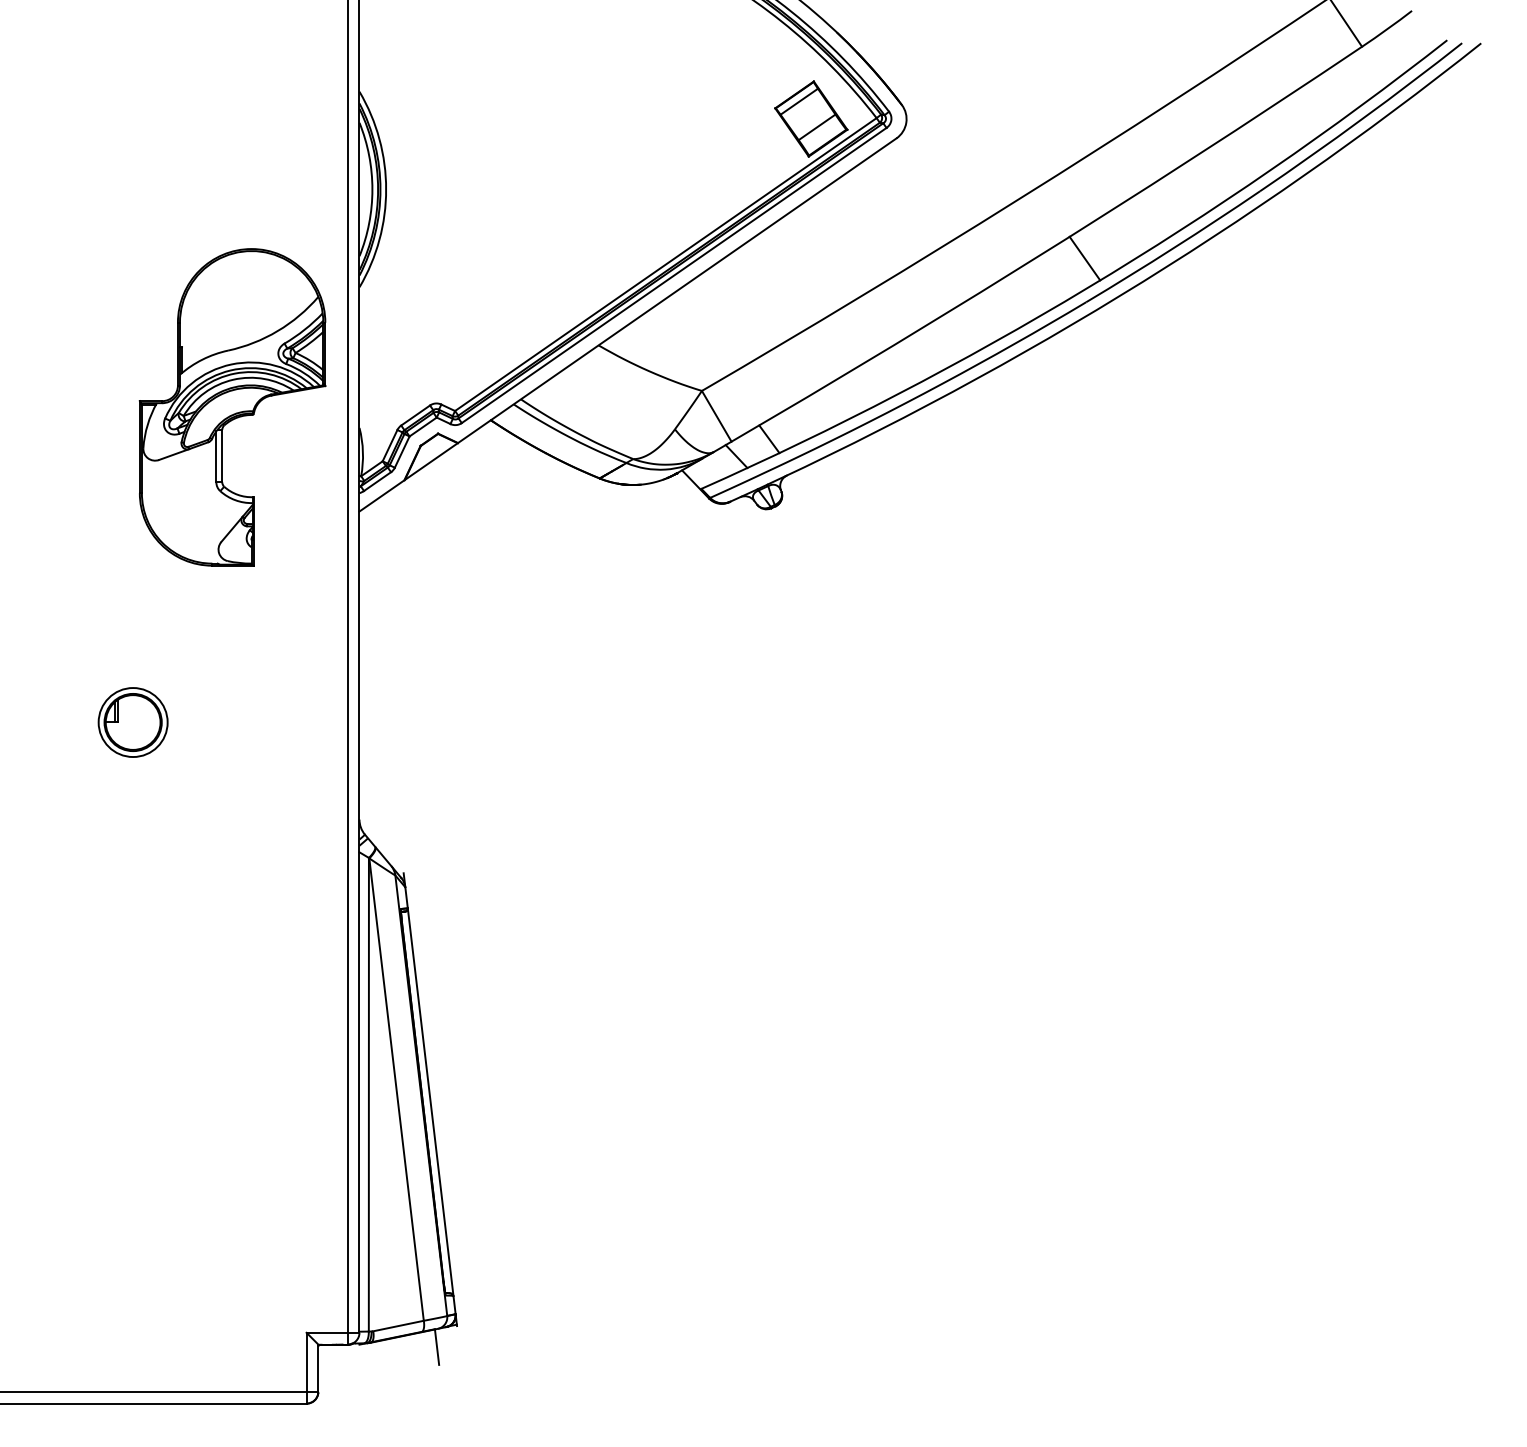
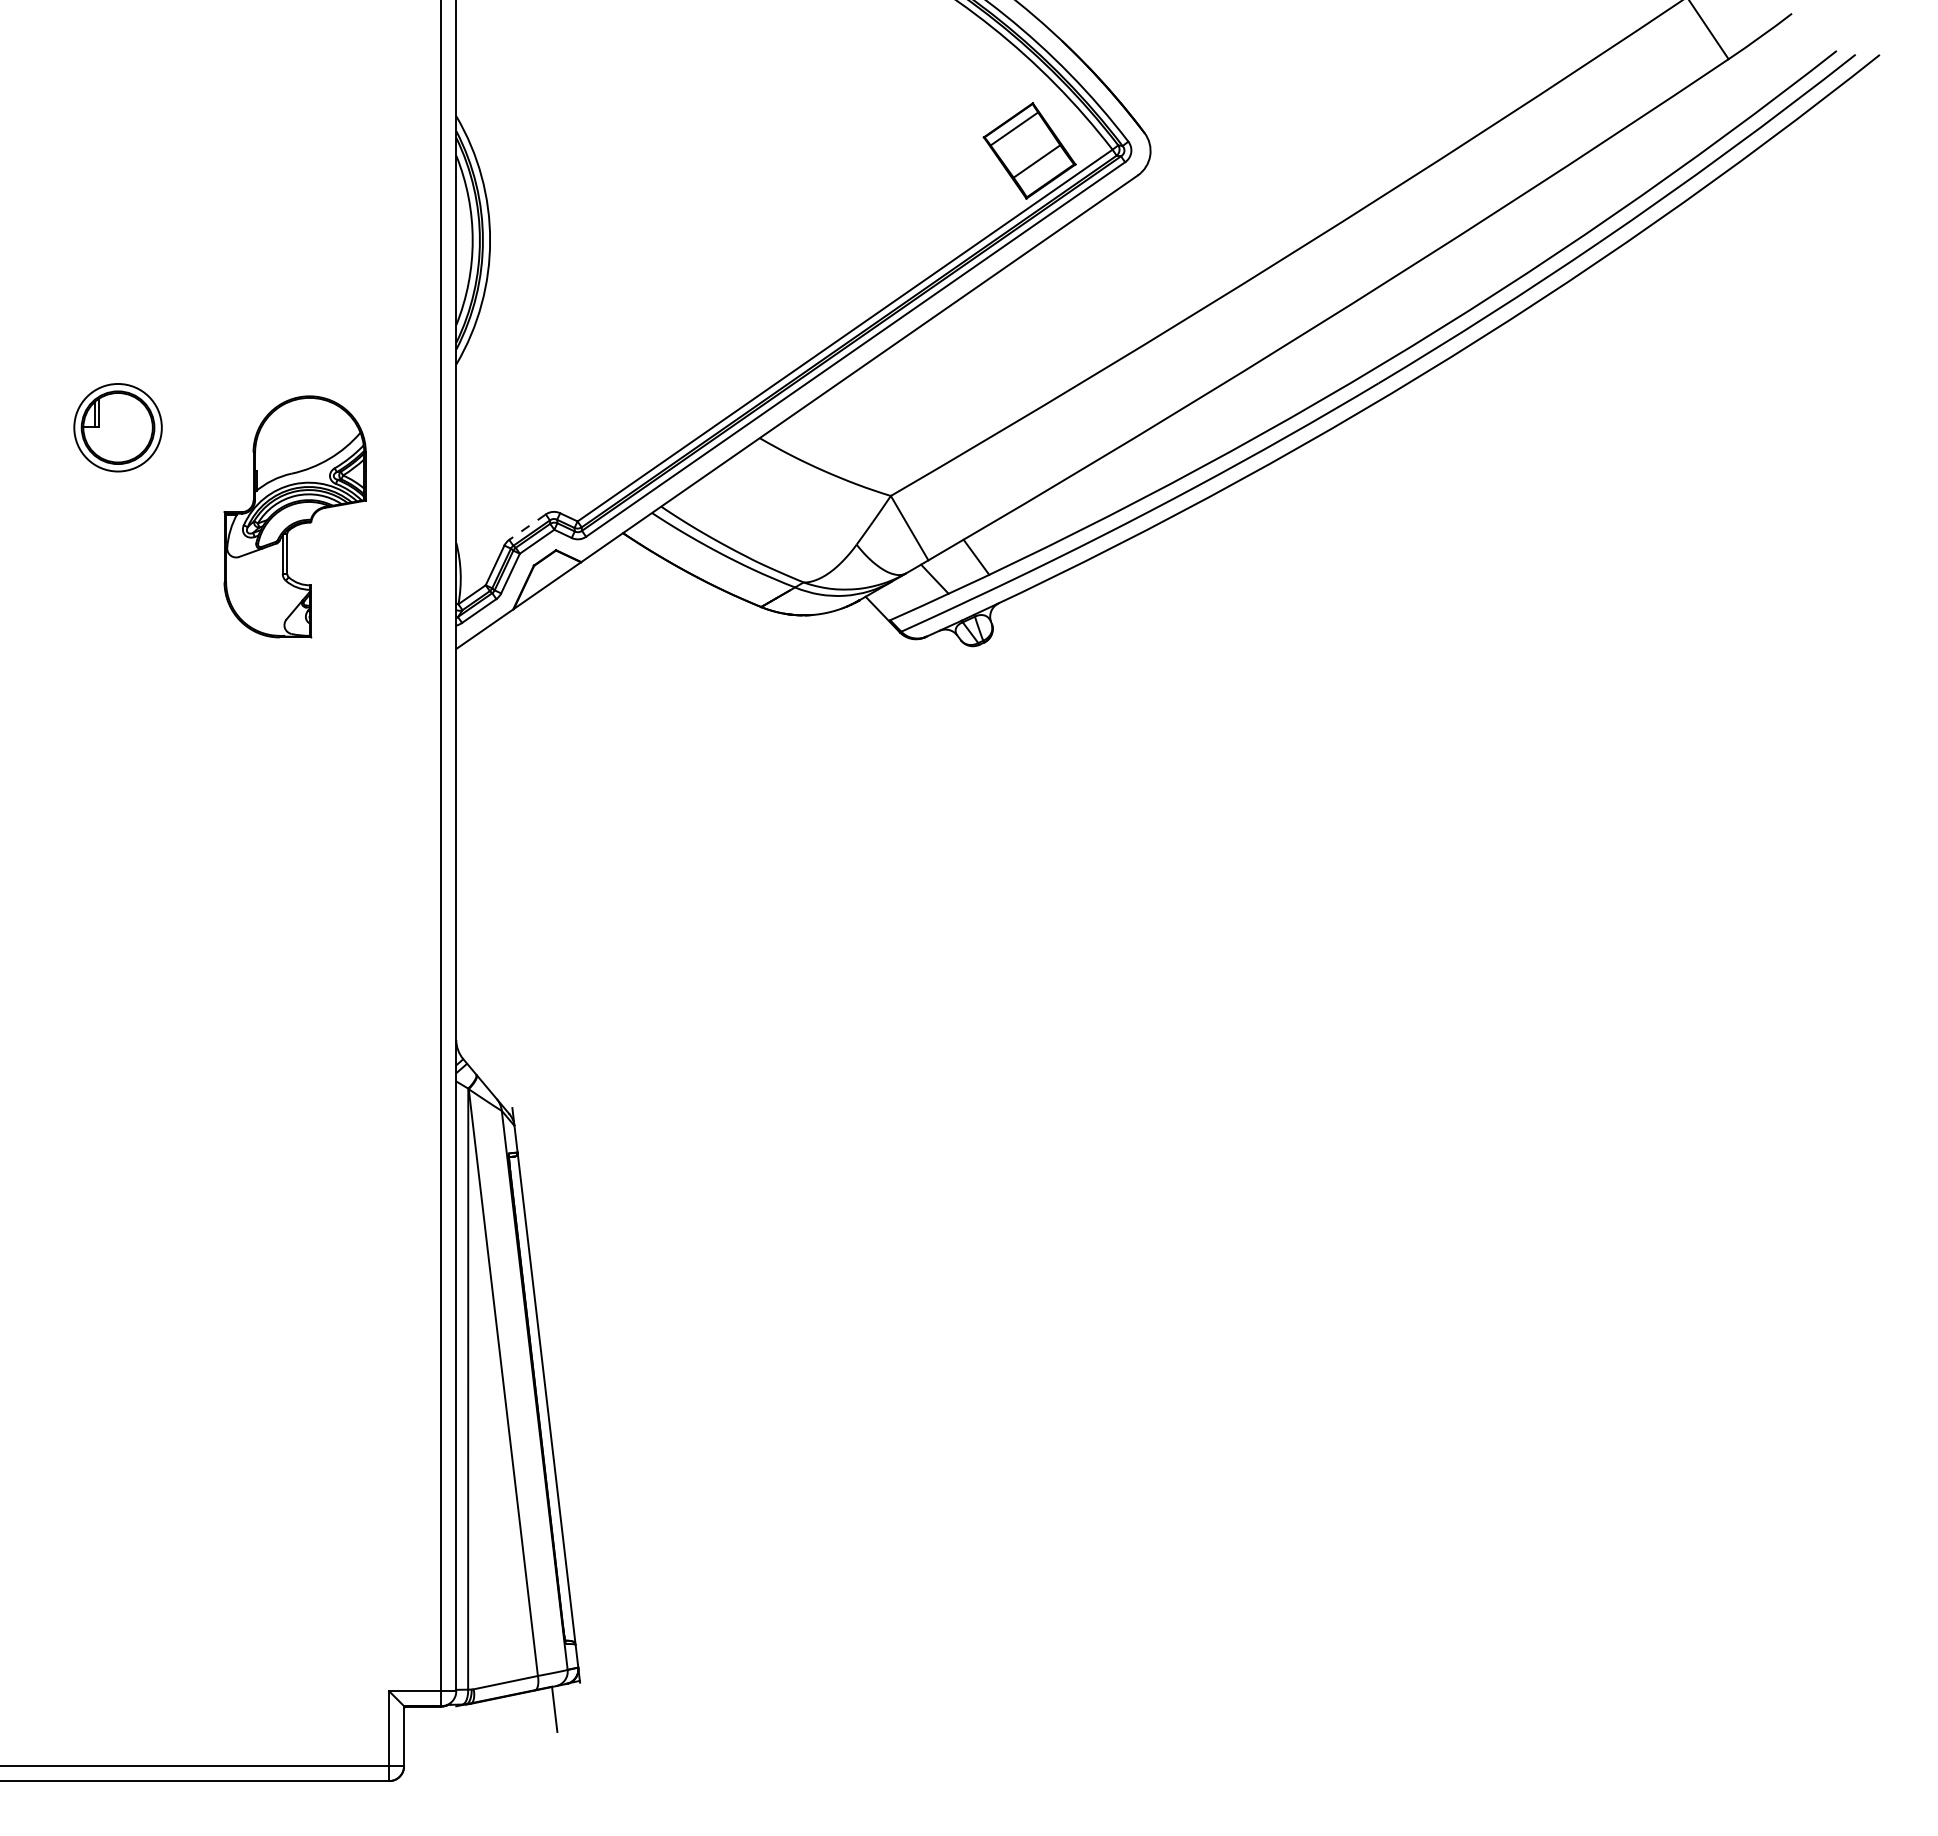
line: (1084, 258) -> (1376, 327), removed
part: (231, 407) -> (294, 516), size x0.6
line: (415, 415) -> (527, 527), solid -> dashed
part: (132, 722) -> (117, 427), moved

